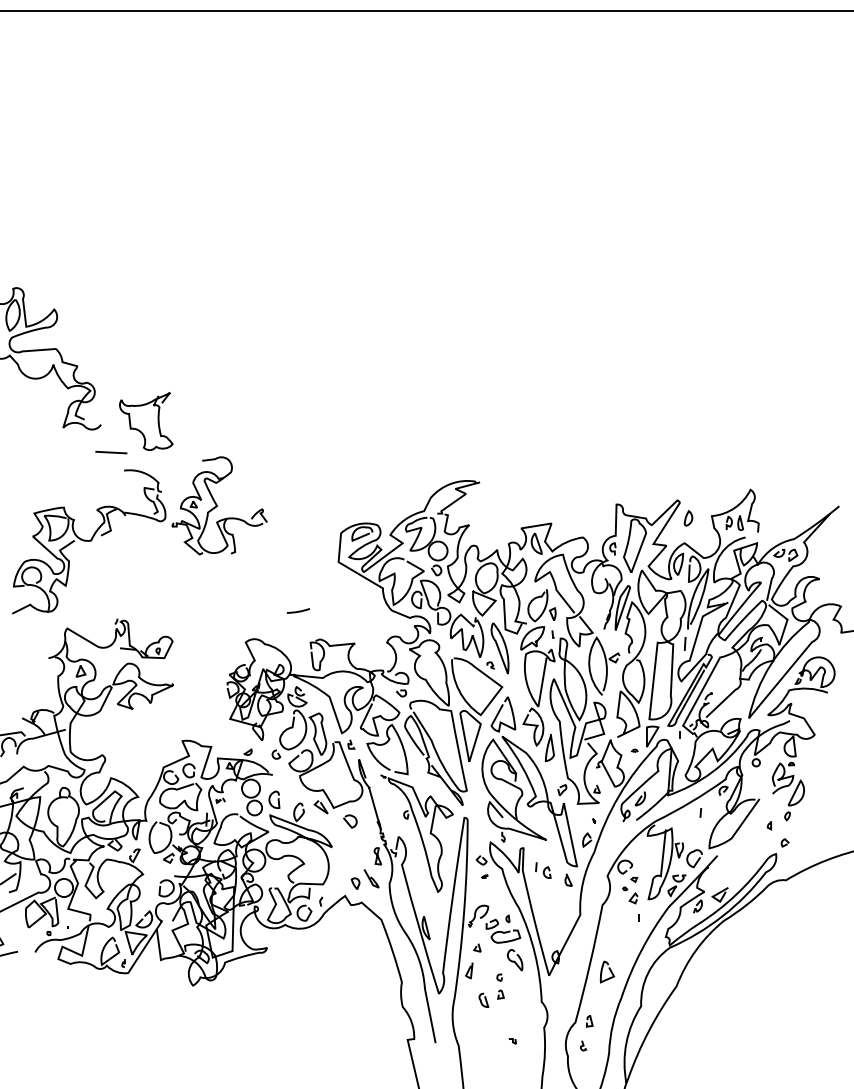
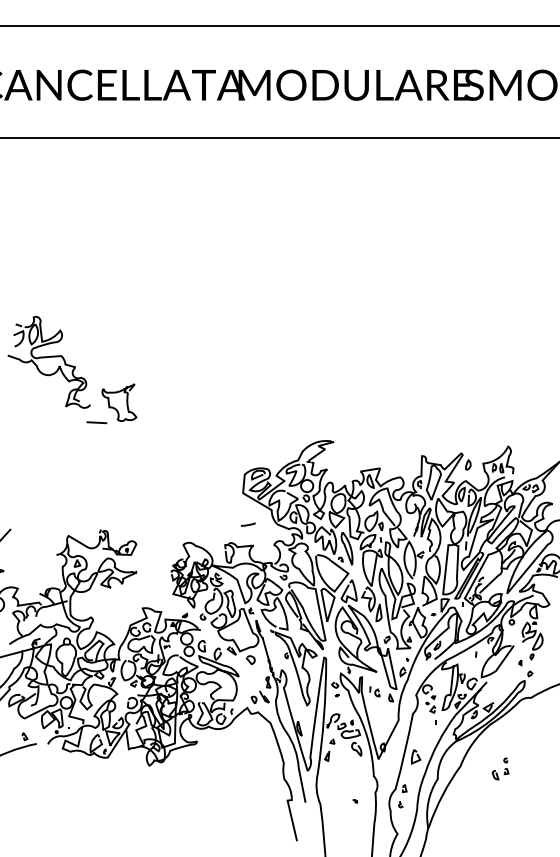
part: (141, 517) -> (116, 464), removed
line: (298, 610) -> (248, 524), moved
part: (491, 989) -> (500, 768), moved

